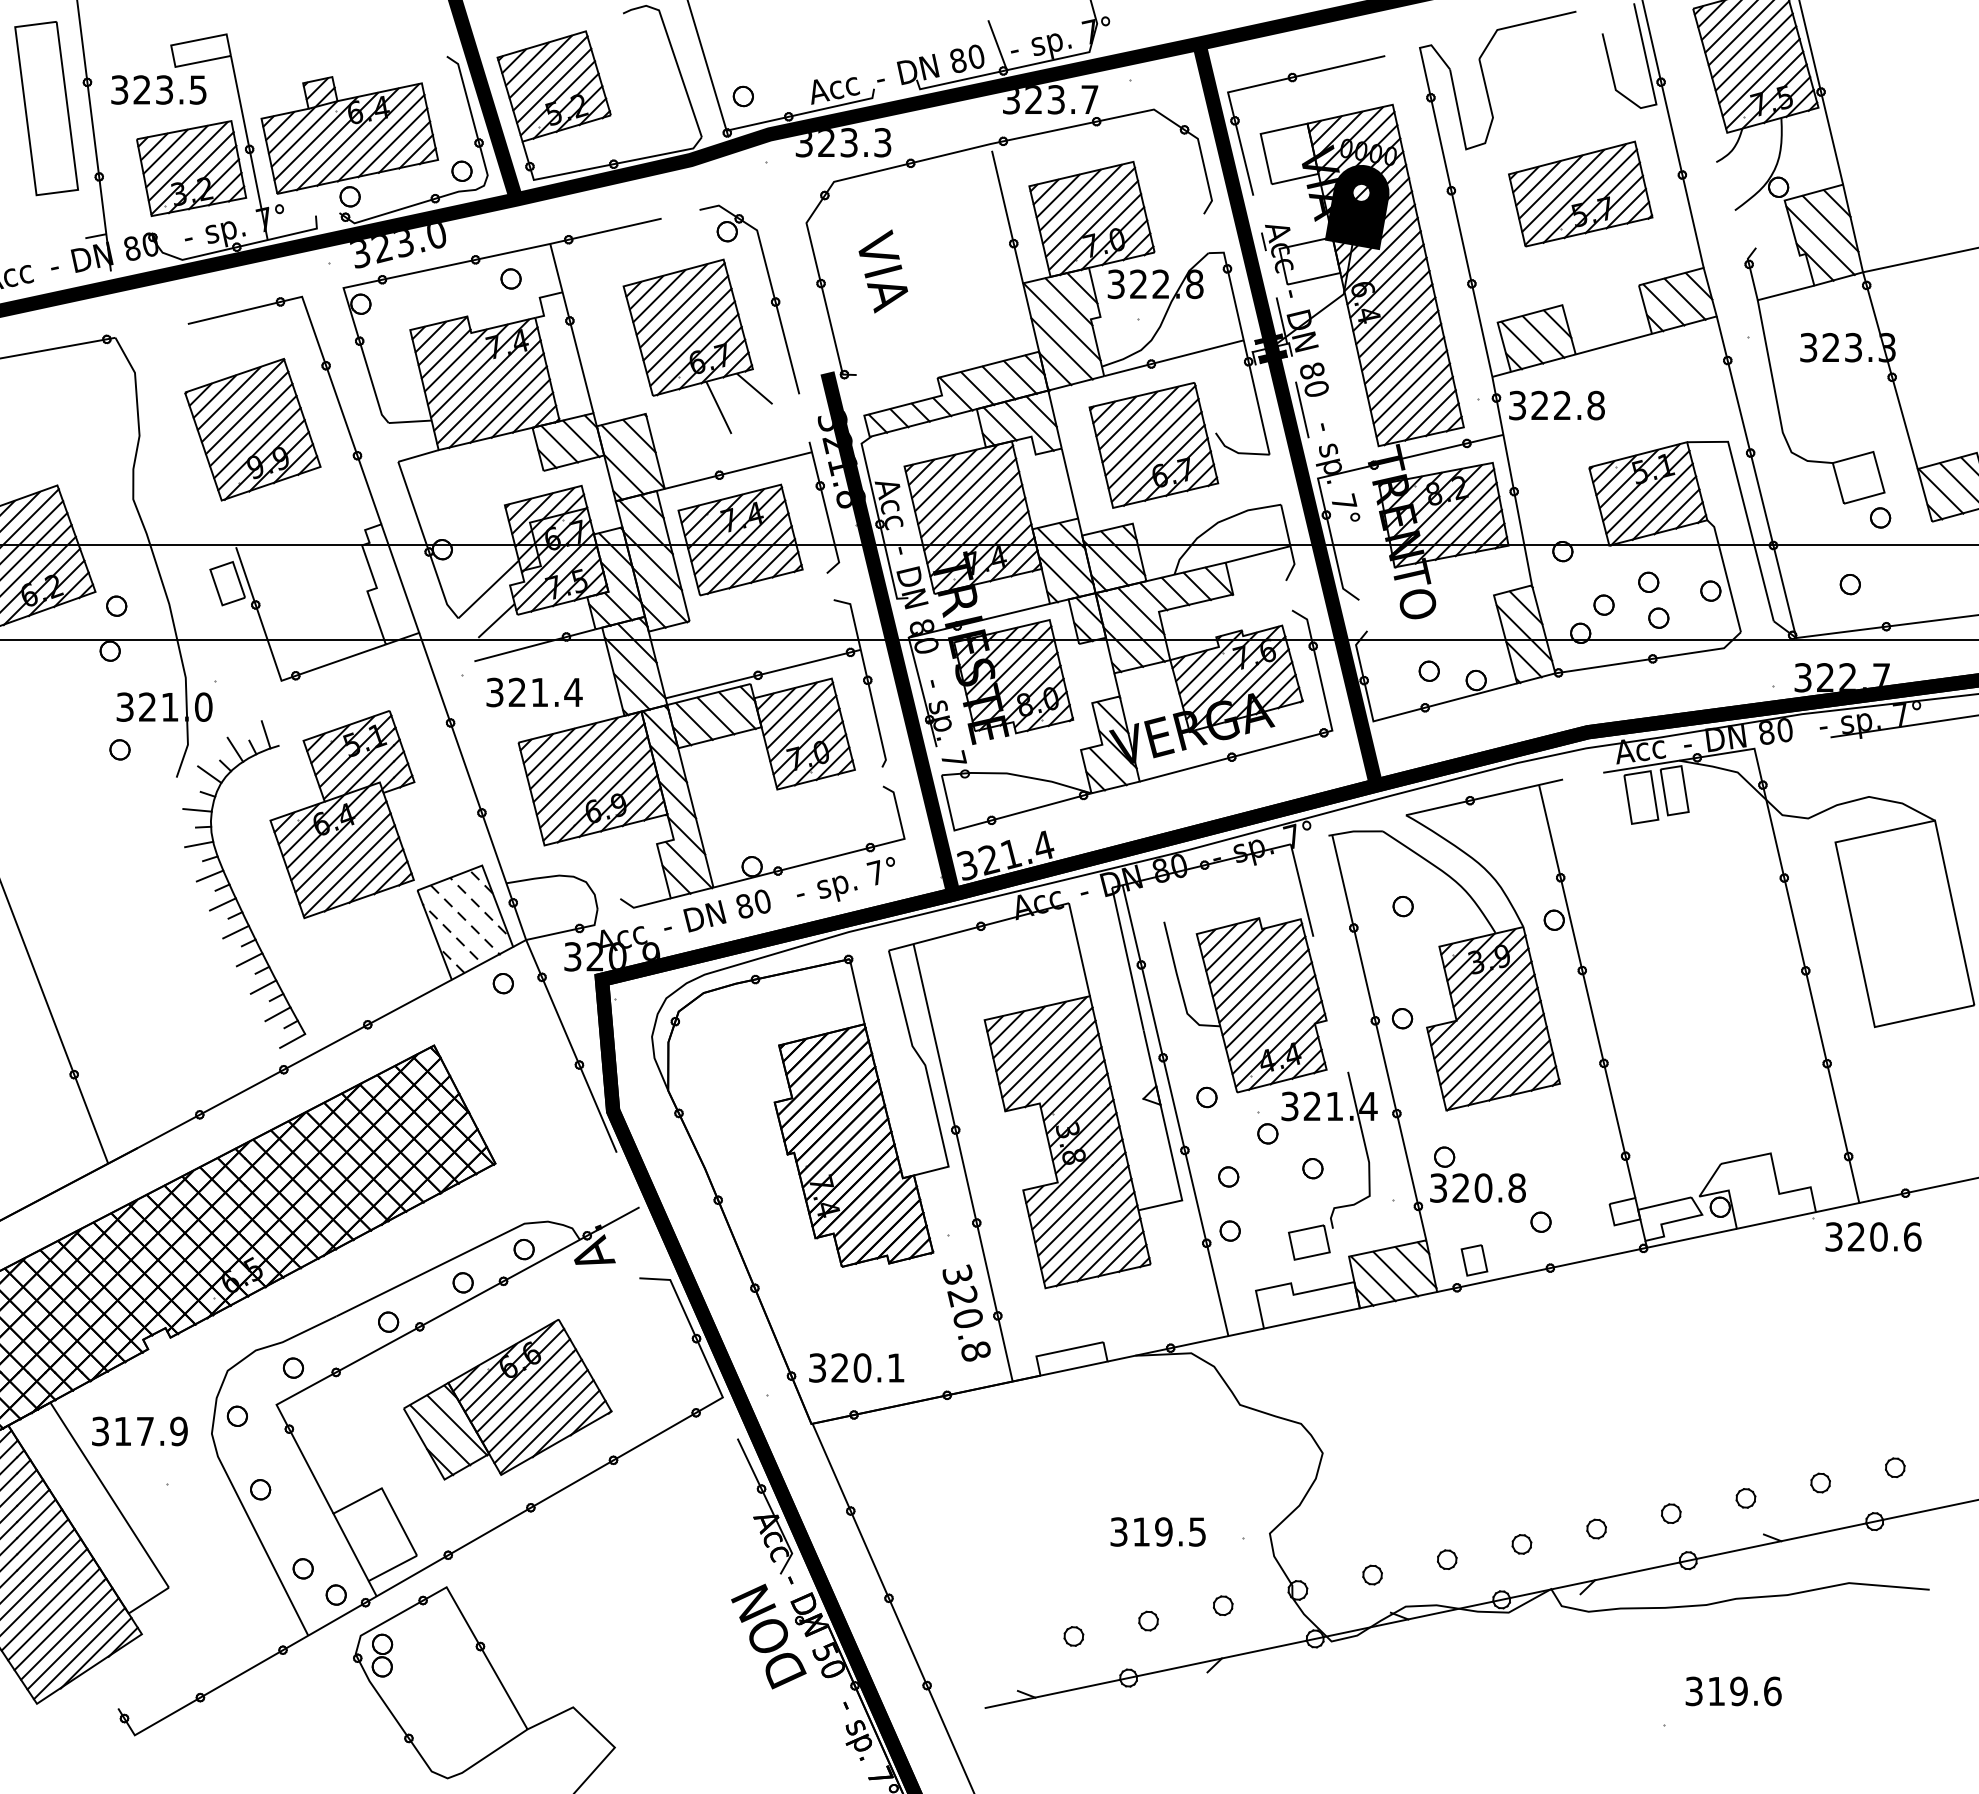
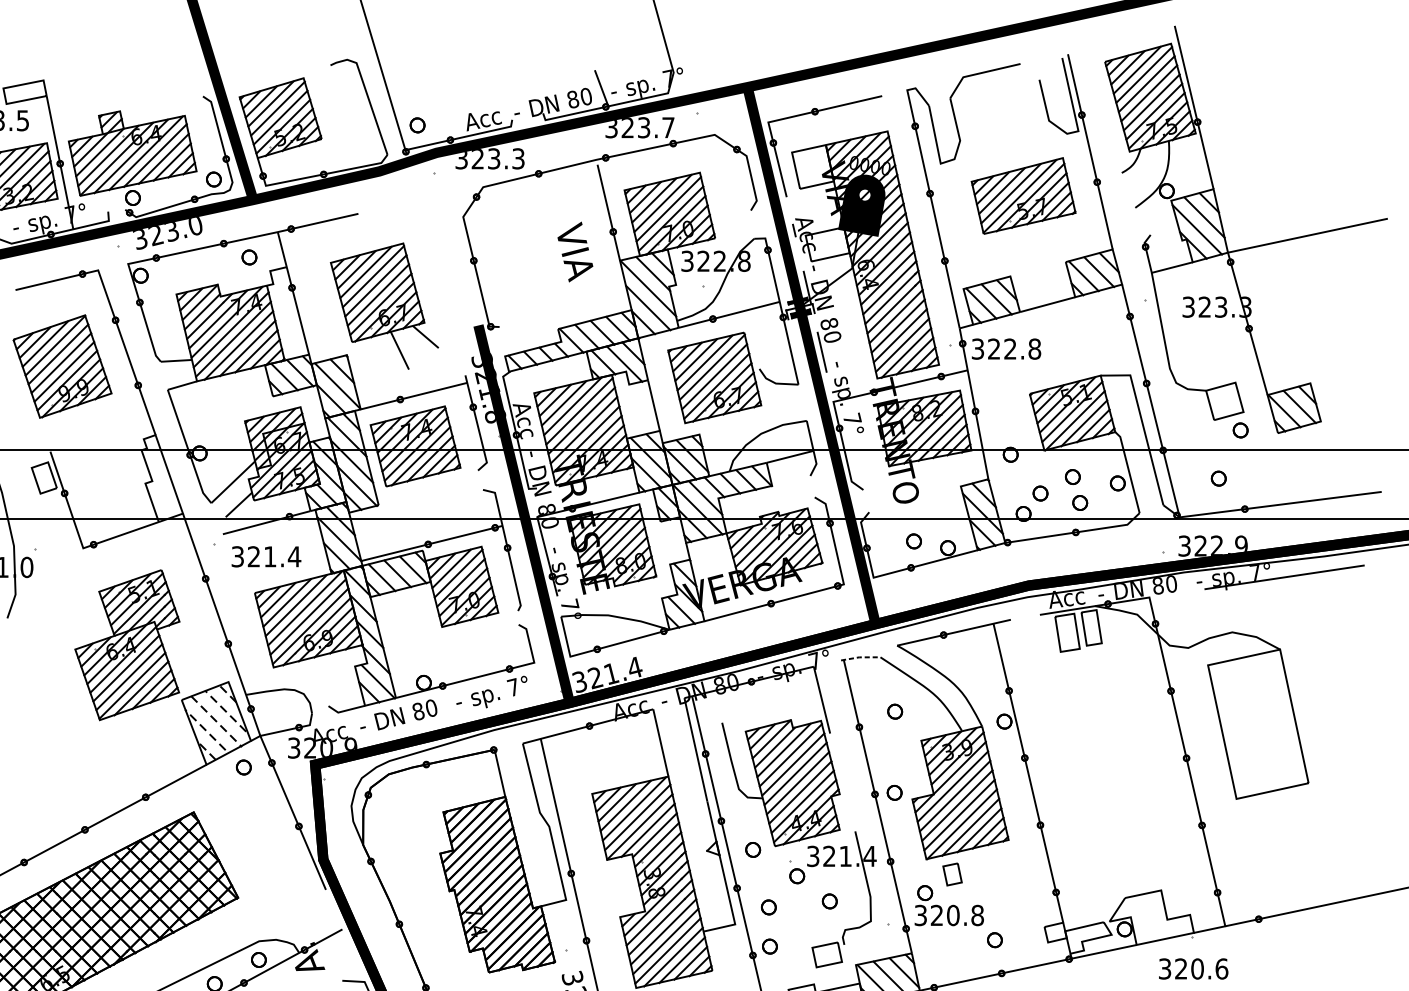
text: (883, 271) -> (575, 252), moved
part: (771, 299) -> (437, 272), removed
text: (1881, 674) -> (1241, 543), 322.7 -> 322.9
line: (1355, 831) -> (860, 657), solid -> dashed
part: (233, 890) -> (48, 700), removed
text: (1873, 1236) -> (1193, 968), moved
part: (1474, 1260) -> (952, 874), moved

